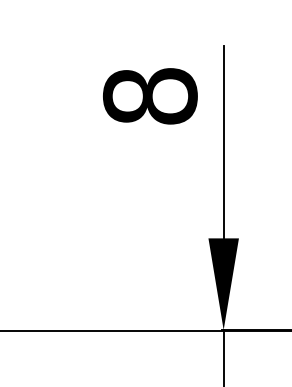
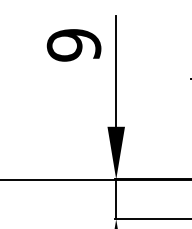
text: (151, 96) -> (74, 45), 8 -> 9

